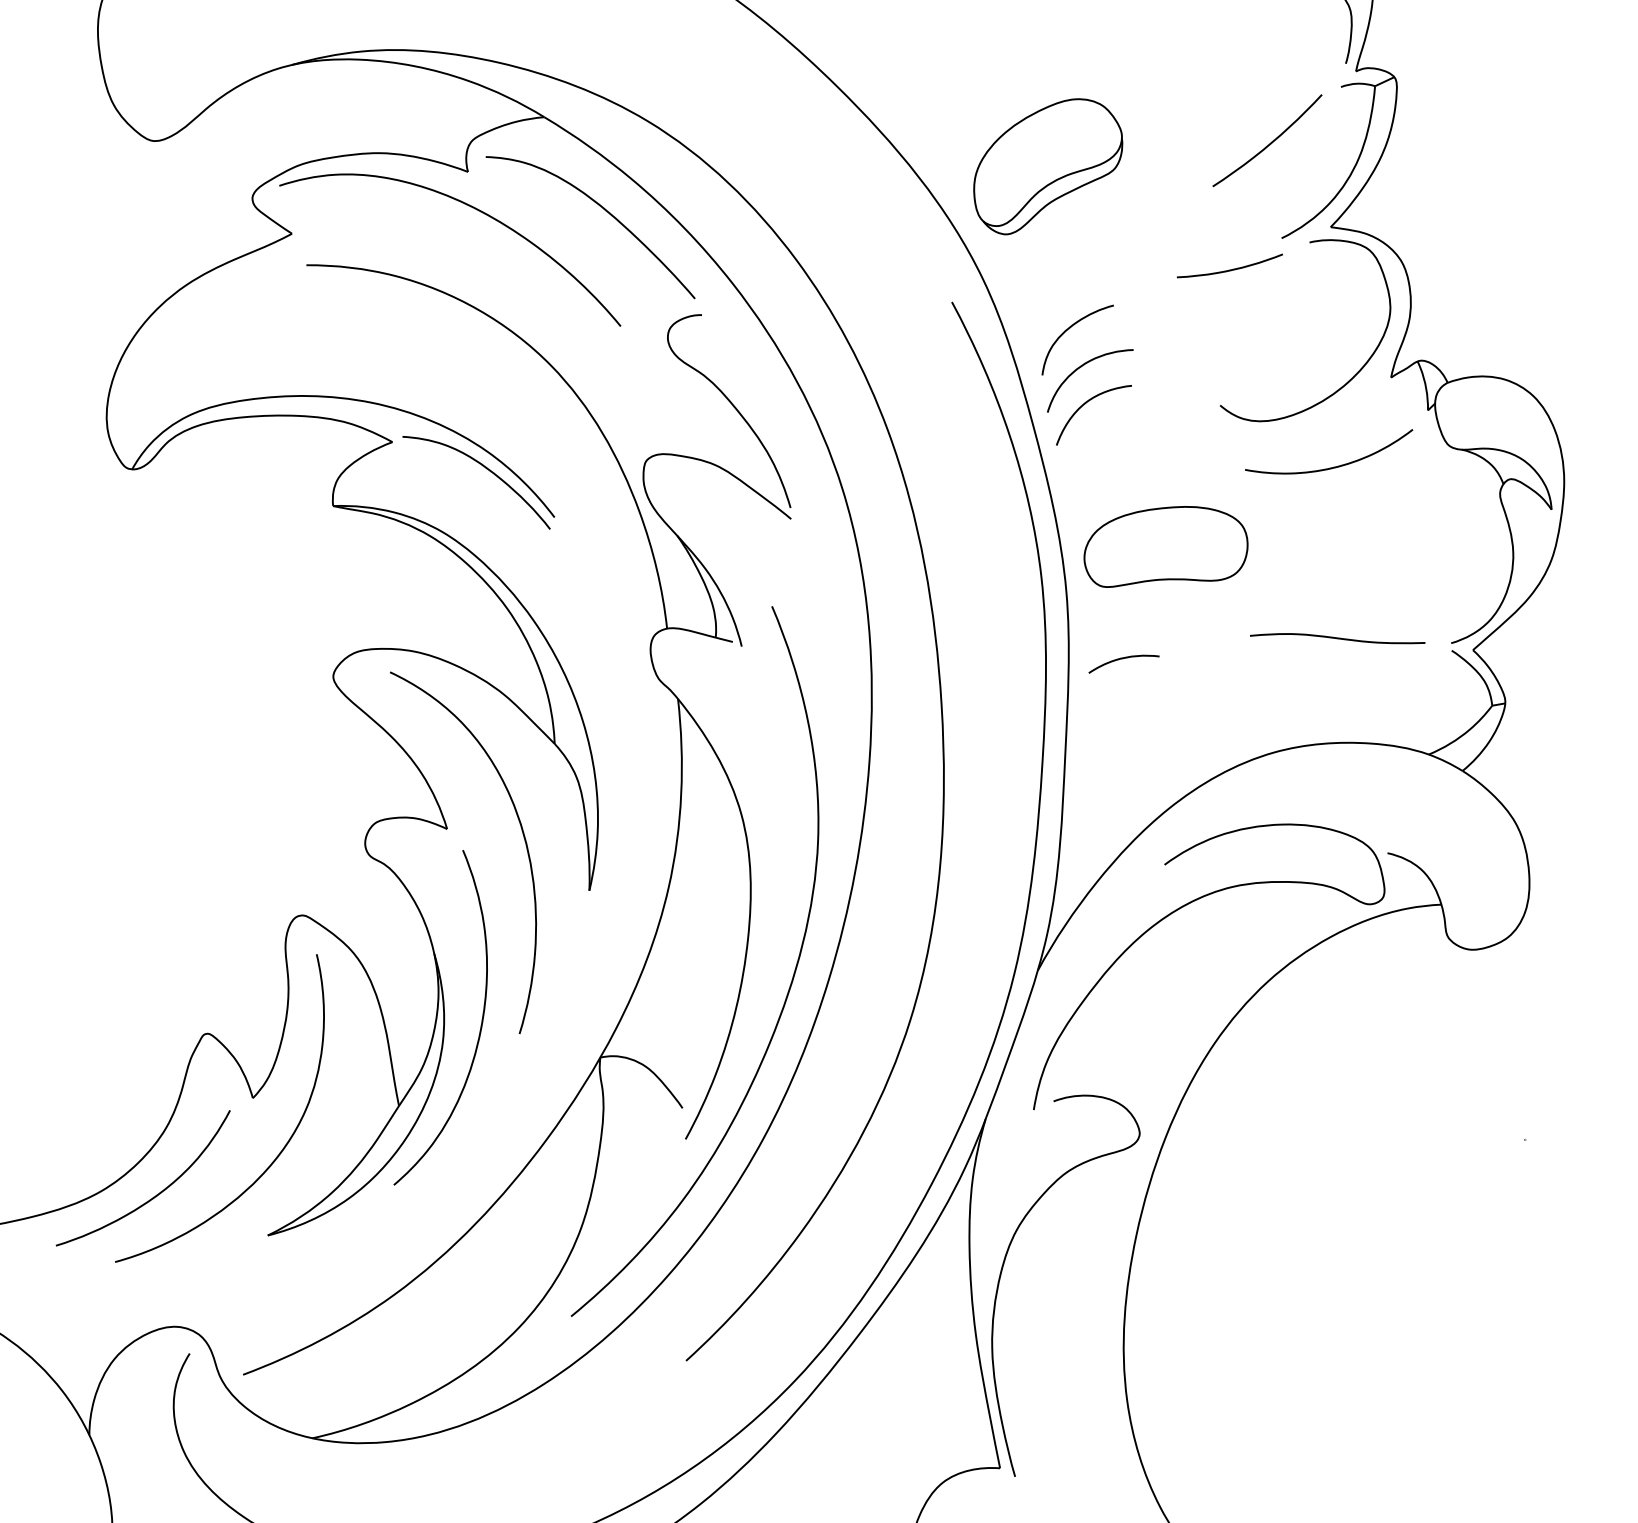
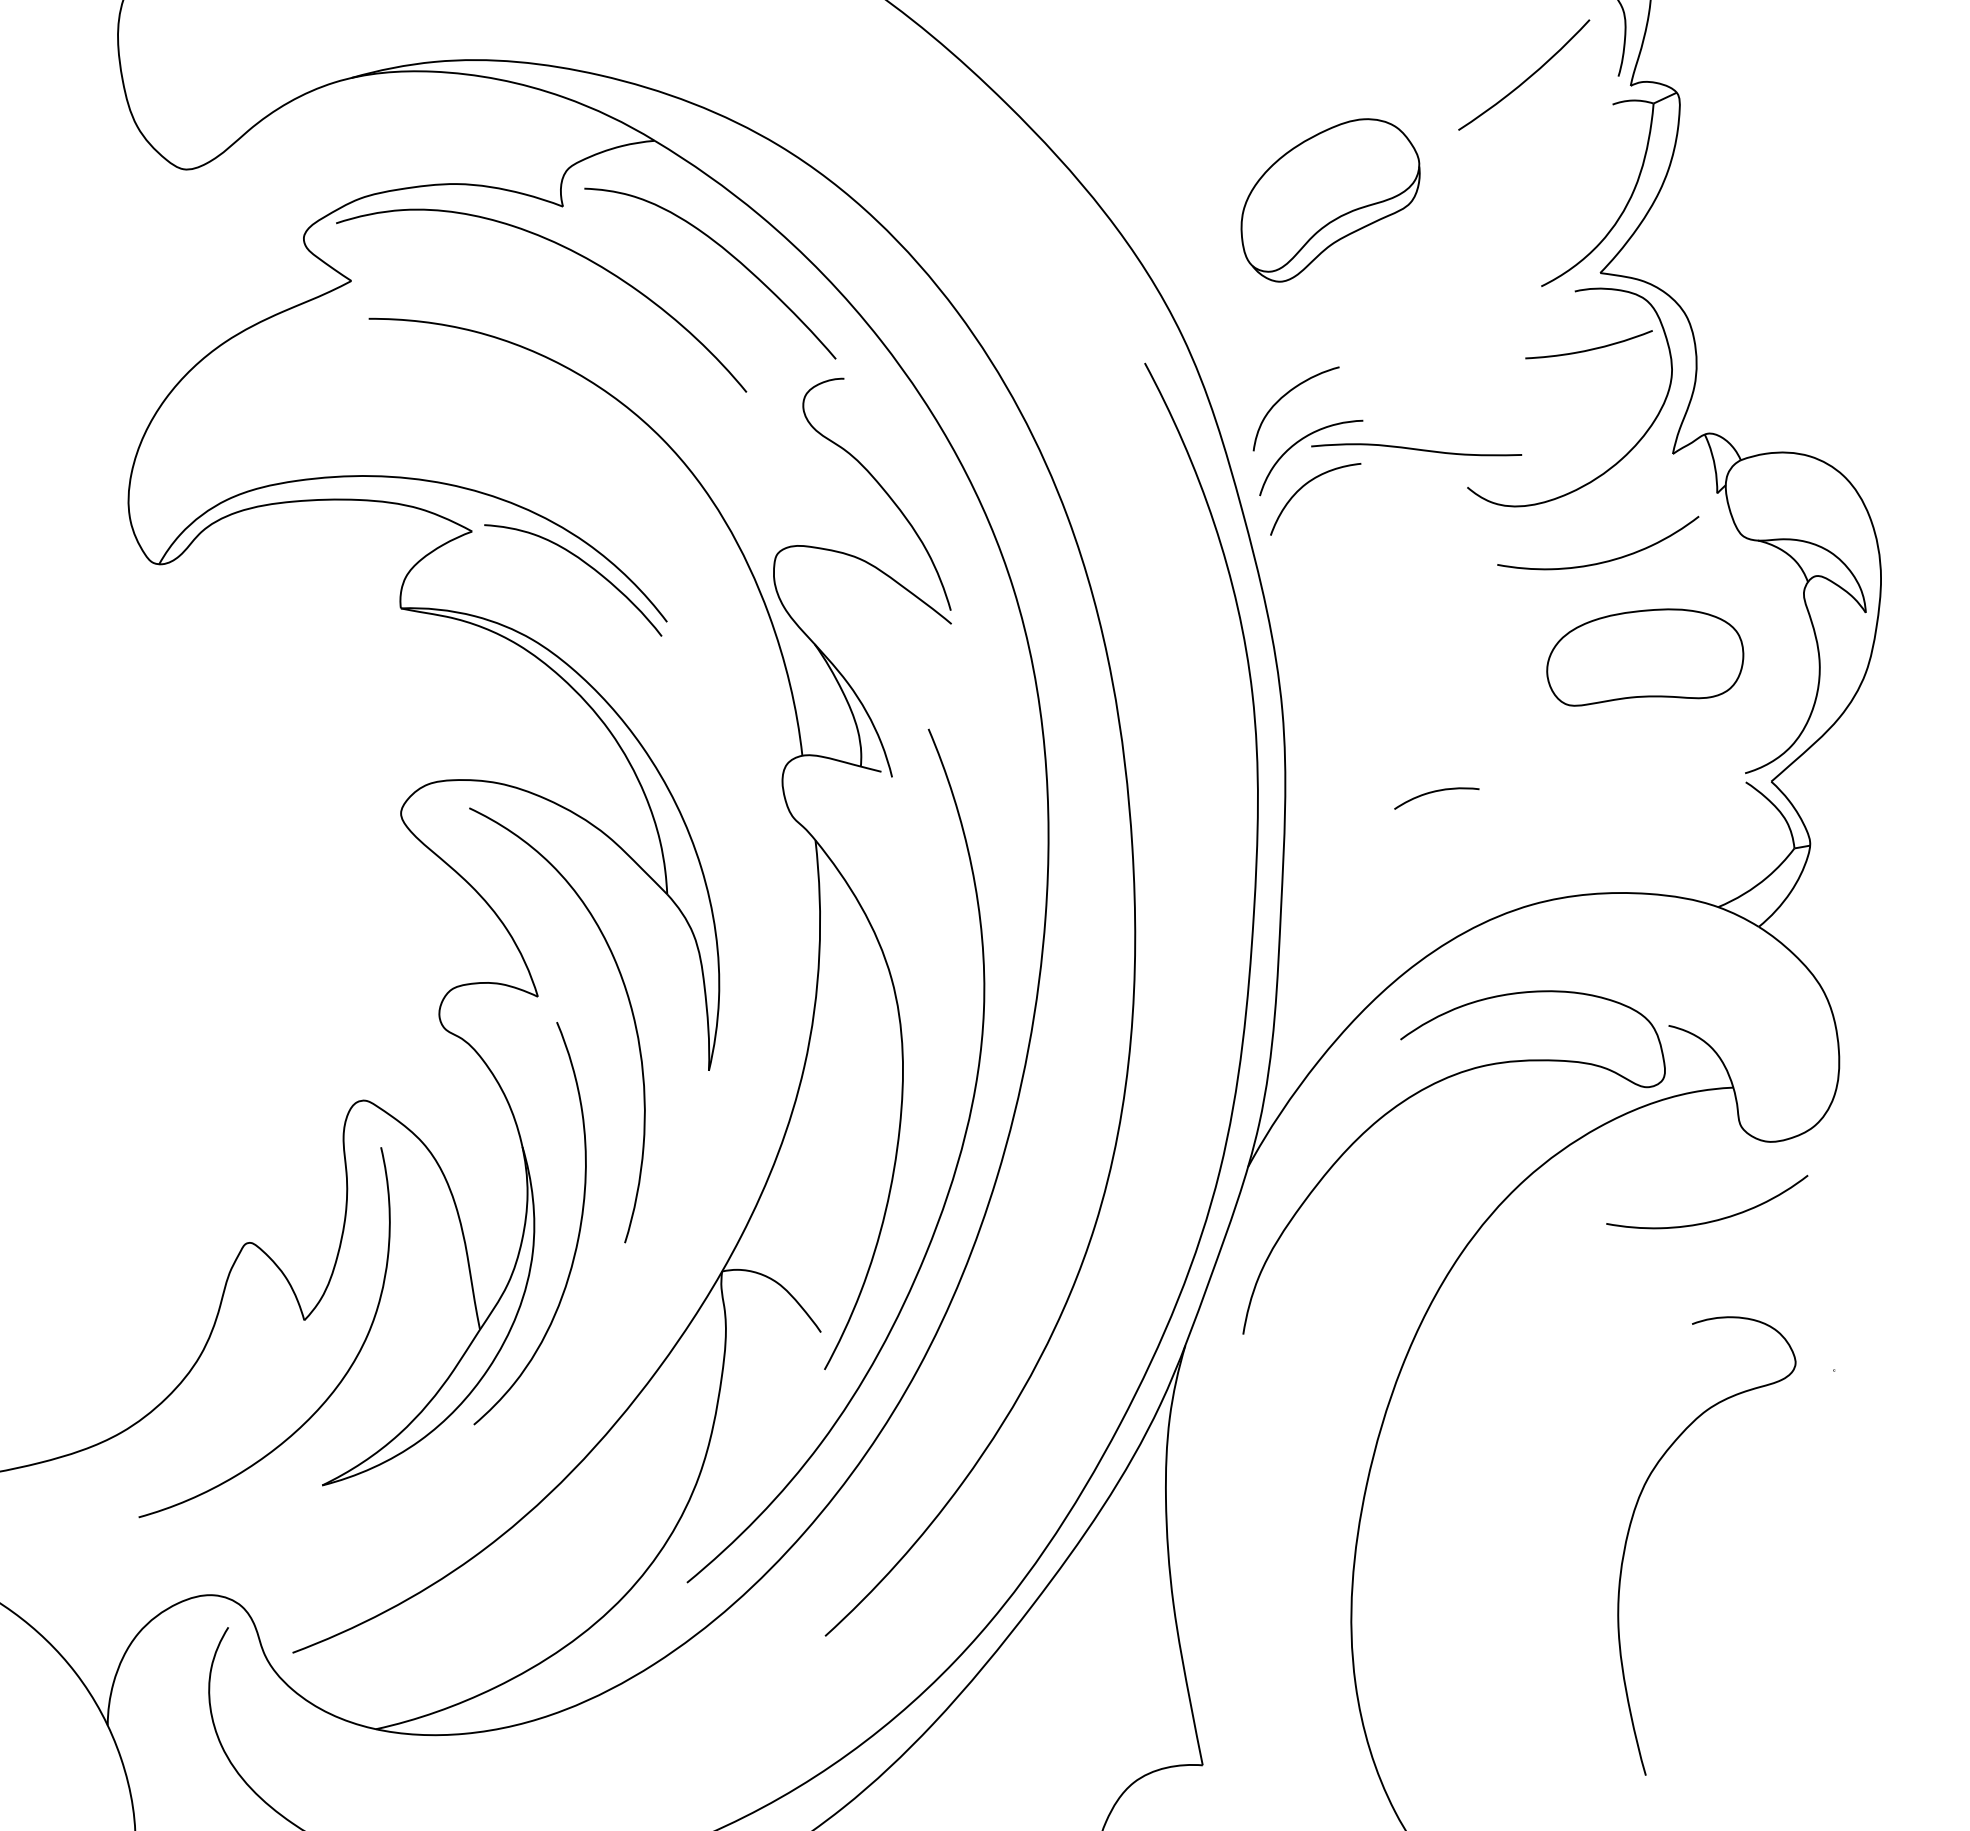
curve: (1270, 142) -> (1527, 77), moved
part: (1048, 166) -> (1330, 200), moved
curve: (1231, 269) -> (1590, 348), moved
part: (1166, 546) -> (1645, 657), moved
curve: (1337, 638) -> (1416, 449), moved
curve: (1122, 659) -> (1435, 792), moved
curve: (1423, 1015) -> (1711, 1220), added
curve: (157, 1193) -> (189, 1435), removed
curve: (1004, 1265) -> (1632, 1521), moved

